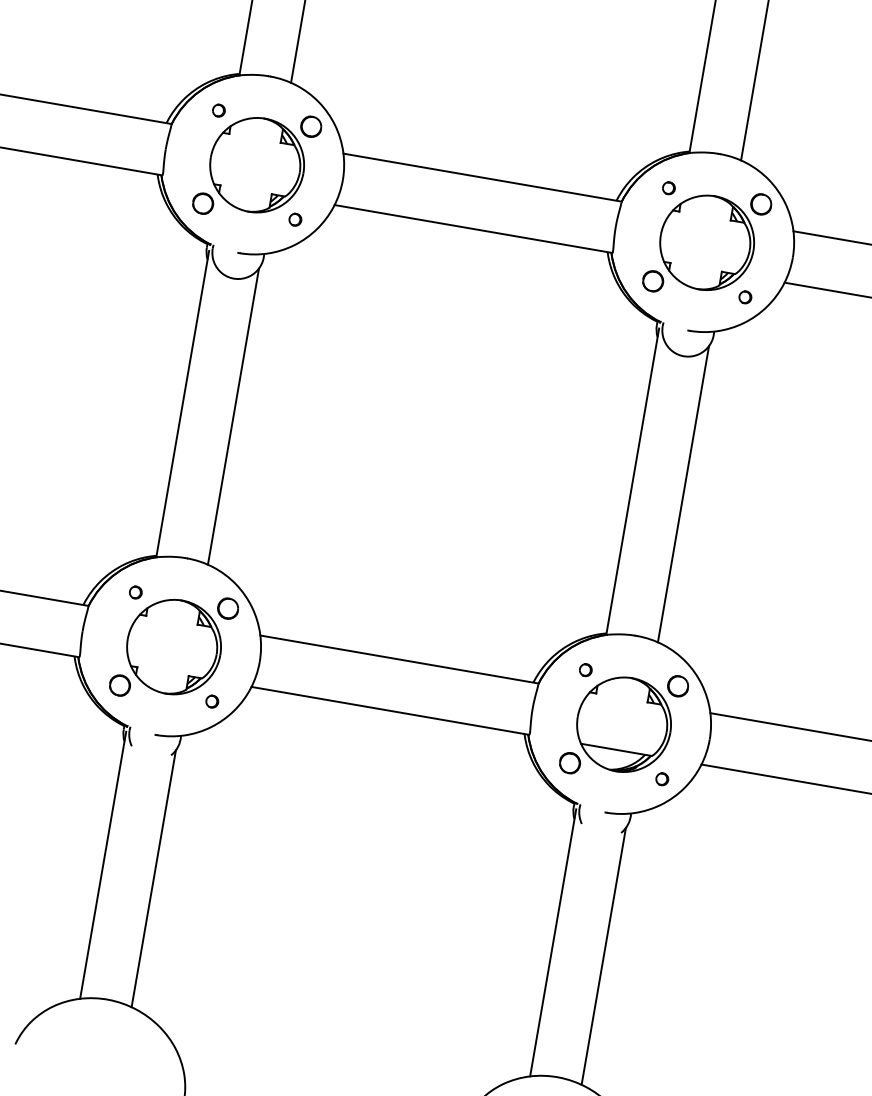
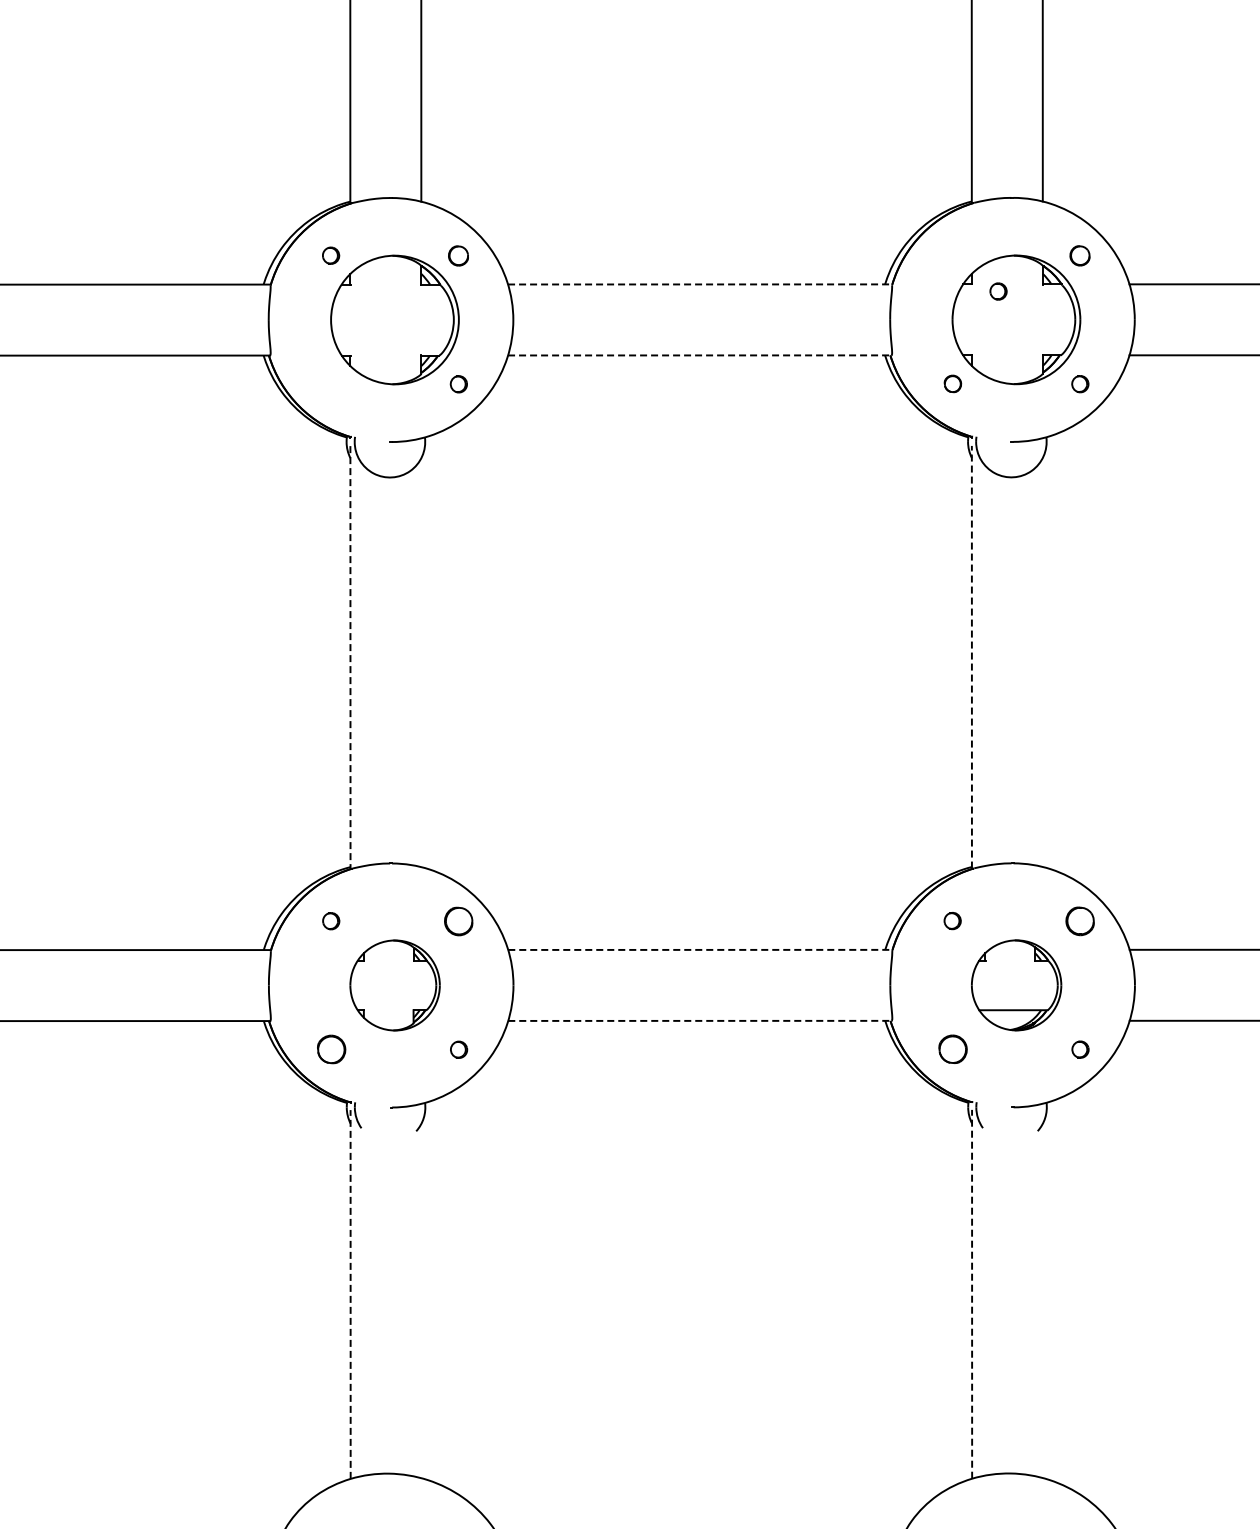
part: (311, 126) -> (458, 255), size x0.7
line: (482, 177) -> (700, 284), solid -> dashed
part: (668, 188) -> (998, 291), moved
part: (203, 203) -> (331, 383), removed
part: (760, 204) -> (1079, 255), size x0.7
line: (473, 229) -> (699, 355), solid -> dashed
part: (652, 280) -> (952, 383), size x0.6
line: (182, 404) -> (350, 657), solid -> dashed
line: (233, 416) -> (421, 662), removed
line: (632, 480) -> (971, 656), solid -> dashed
line: (683, 493) -> (1042, 661), removed
part: (173, 647) -> (394, 985), size x0.7
line: (399, 659) -> (700, 949), solid -> dashed
line: (390, 710) -> (699, 1020), solid -> dashed
part: (623, 724) -> (1016, 985), size x0.7
line: (103, 864) -> (350, 1293), solid -> dashed
line: (153, 878) -> (421, 1300), removed
line: (553, 942) -> (972, 1293), solid -> dashed
line: (604, 956) -> (1043, 1300), removed

